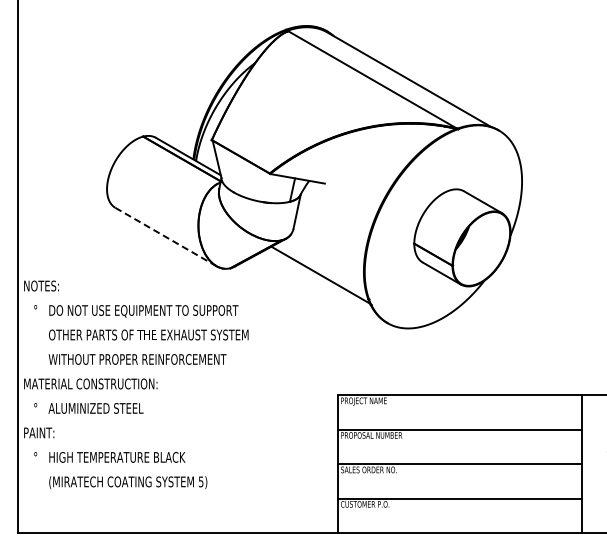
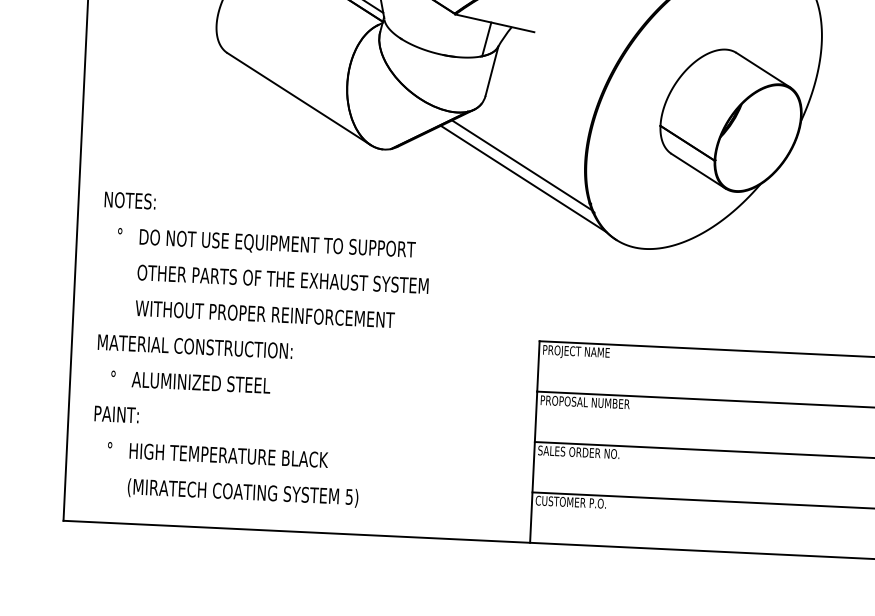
line: (166, 237) -> (299, 99), dashed -> solid
line: (321, 284) -> (522, 178), added
text: (136, 384) -> (261, 350), moved

